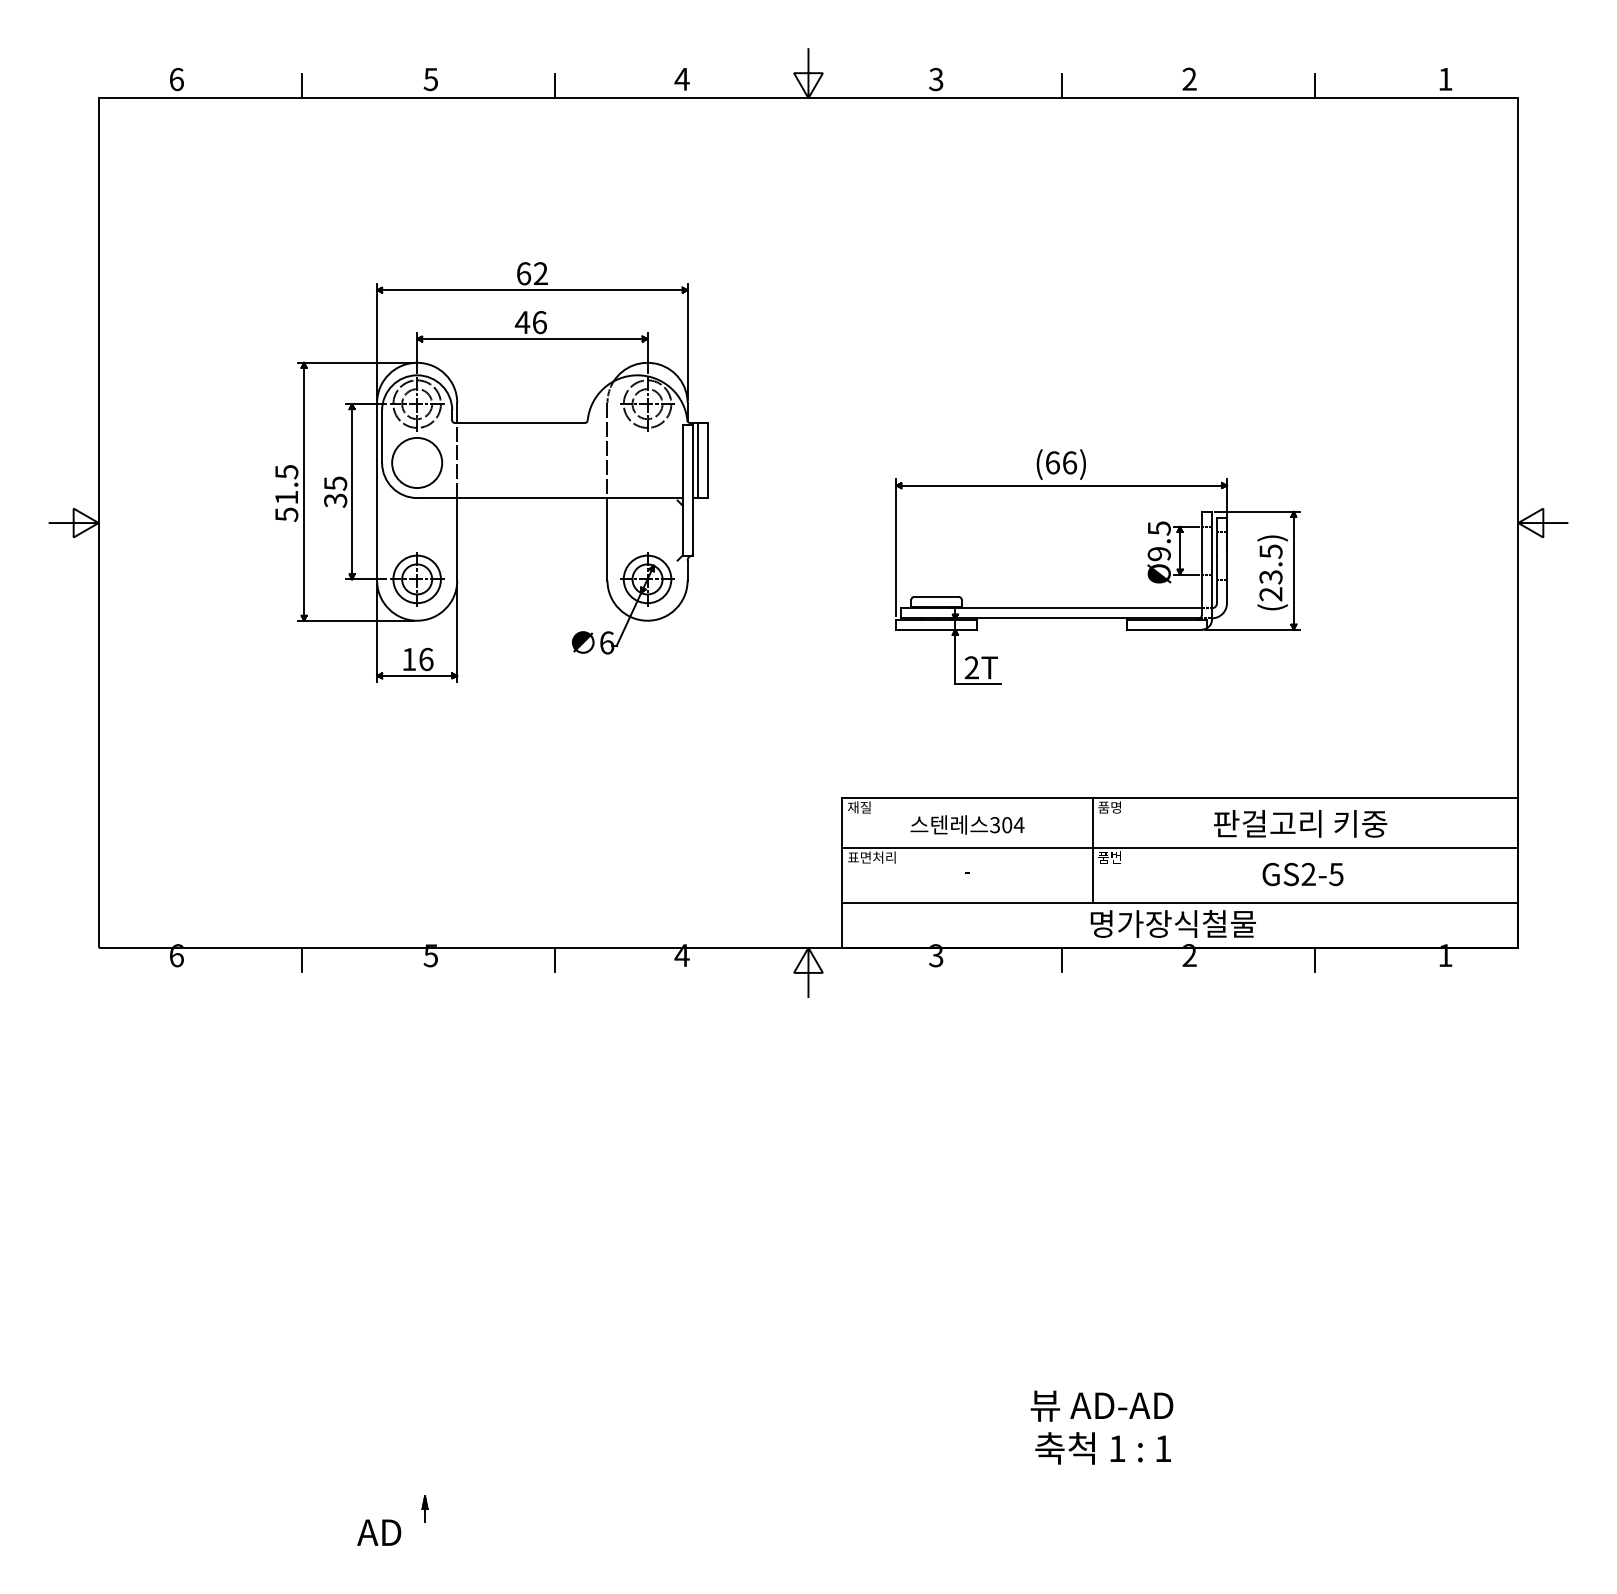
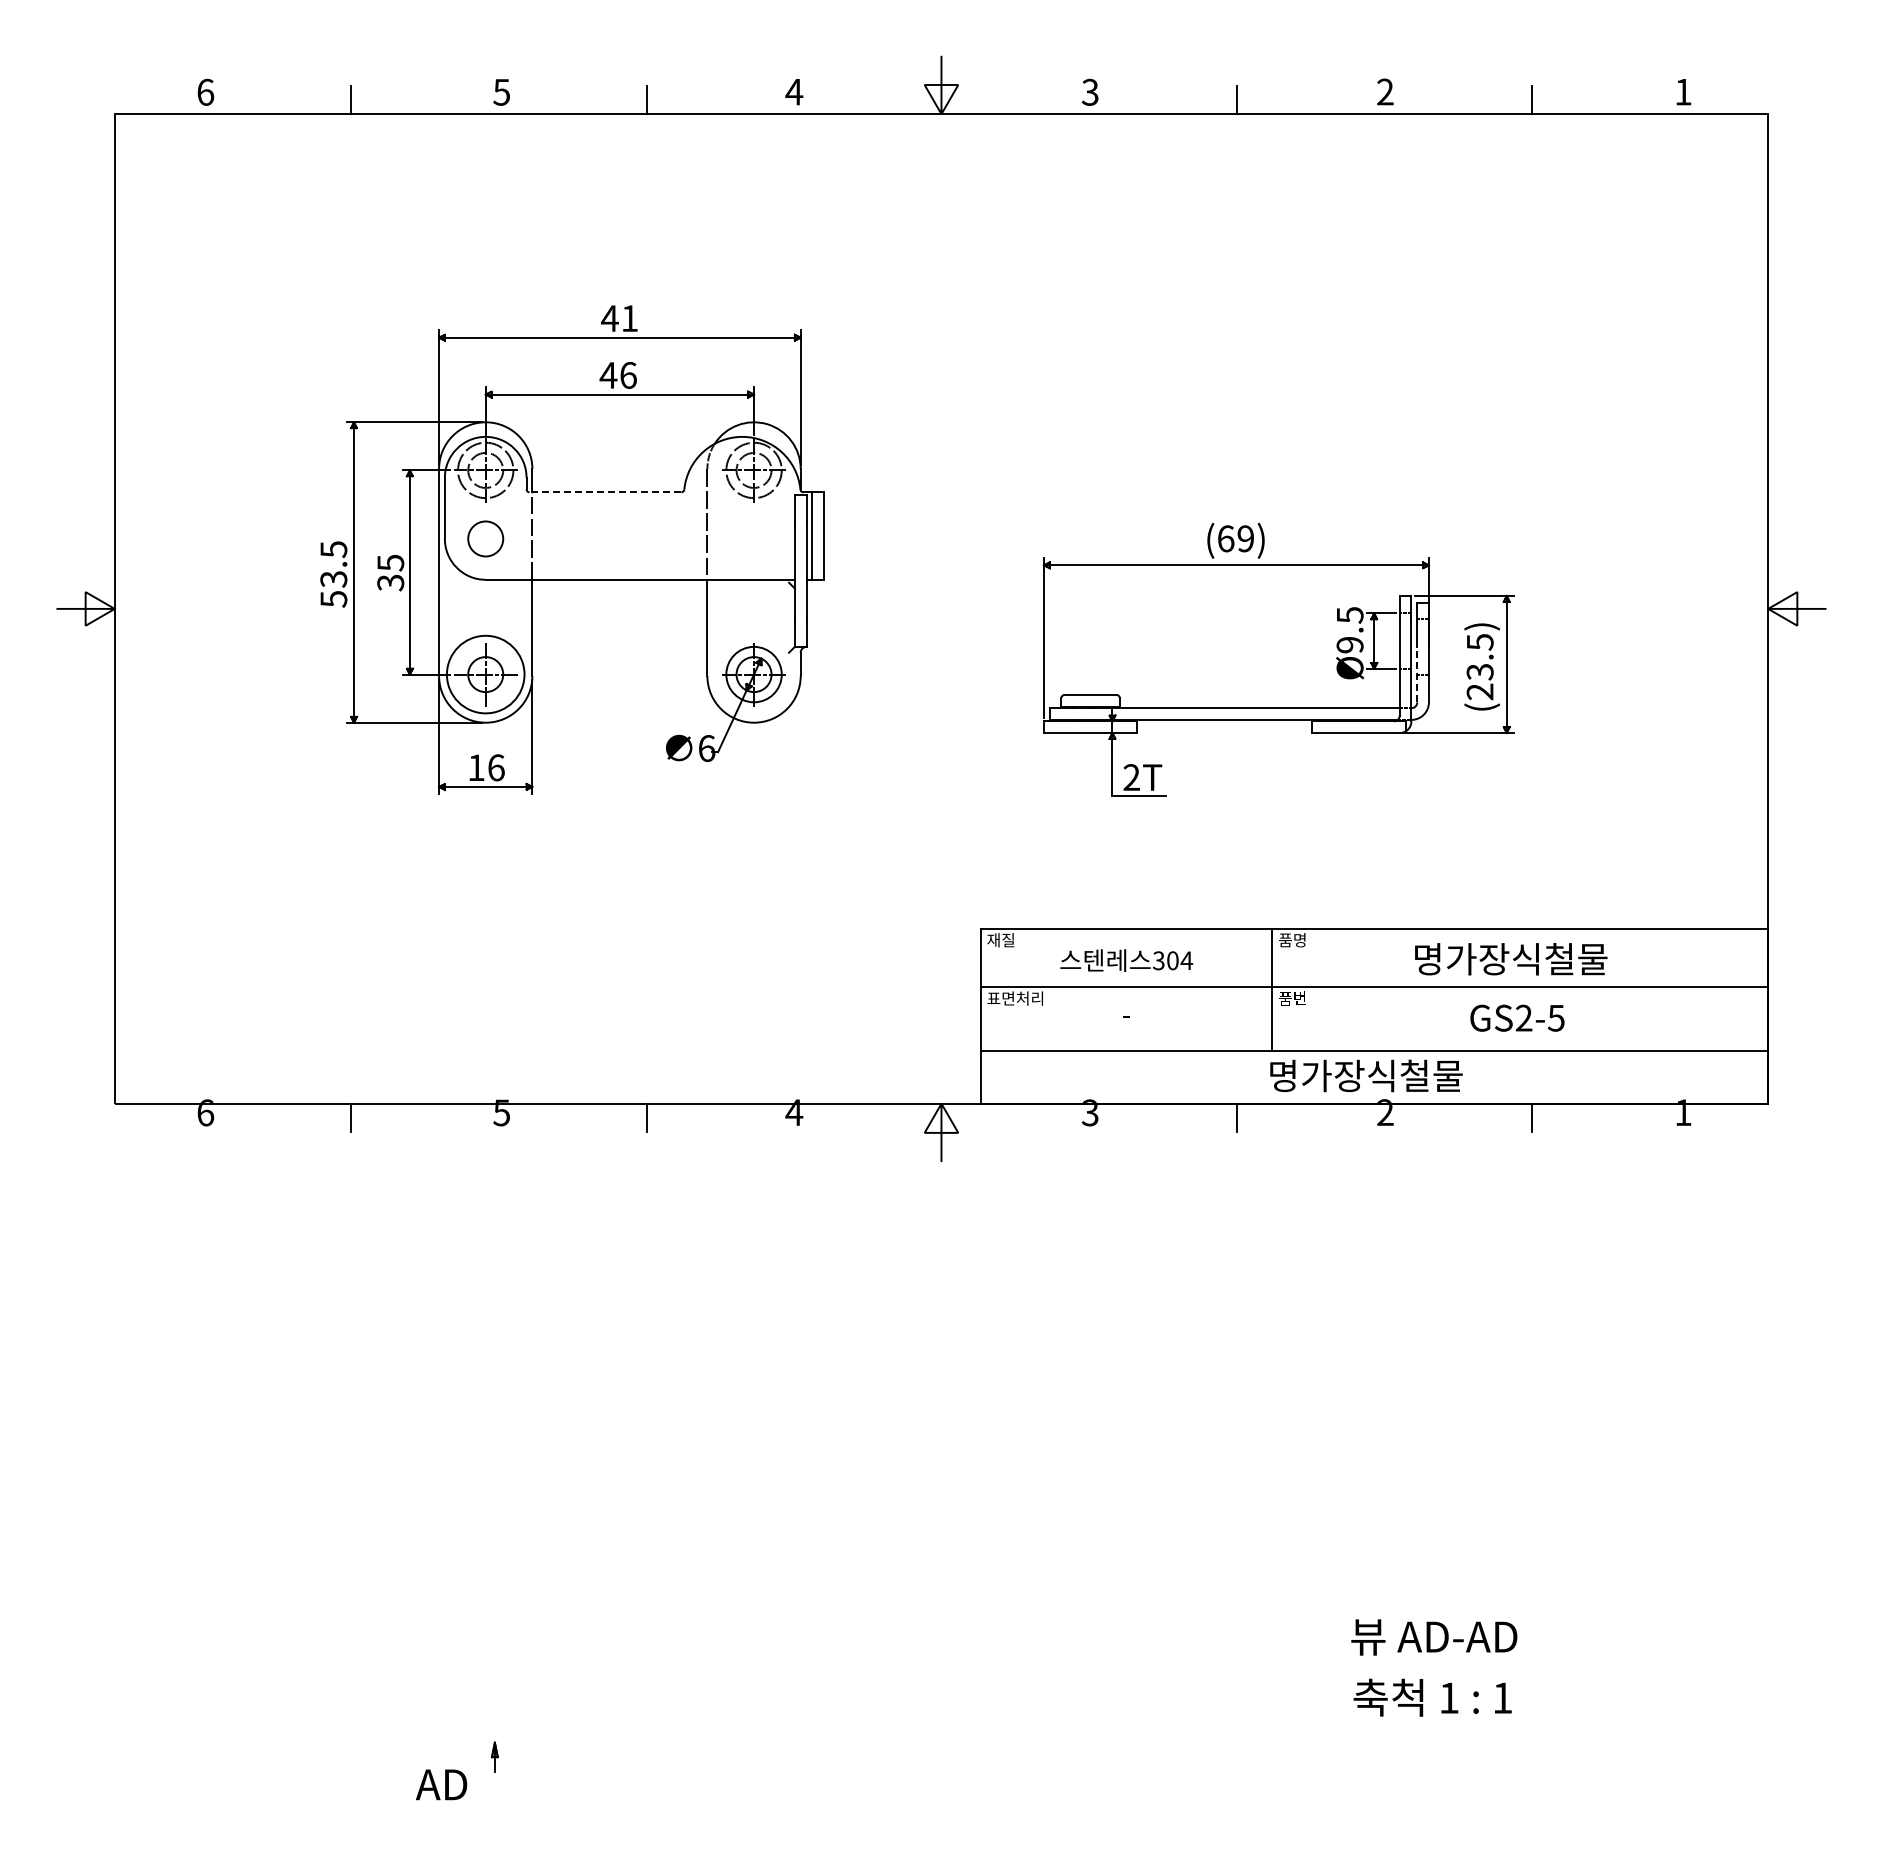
text: (532, 273) -> (619, 318), 62 -> 41
line: (520, 423) -> (605, 492), solid -> dashed
circle: (416, 462) -> (485, 538), size x0.6
text: (1069, 462) -> (1245, 538), (66) -> (69)
text: (286, 497) -> (333, 579), 51.5 -> 53.5
circle: (416, 579) -> (485, 674), size x1.4
line: (1217, 579) -> (1417, 674), solid -> dashed
text: (1300, 824) -> (1514, 959), 판걸고리 키중 -> 명가장식철물
text: (1102, 1406) -> (1434, 1637), moved
text: (1102, 1448) -> (1432, 1697), moved

